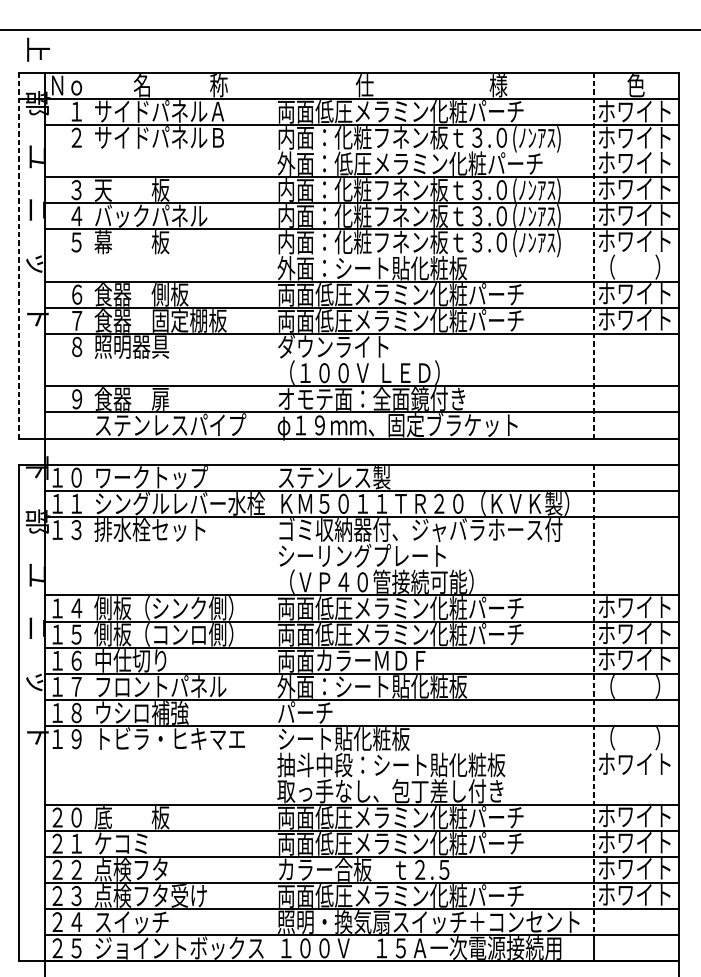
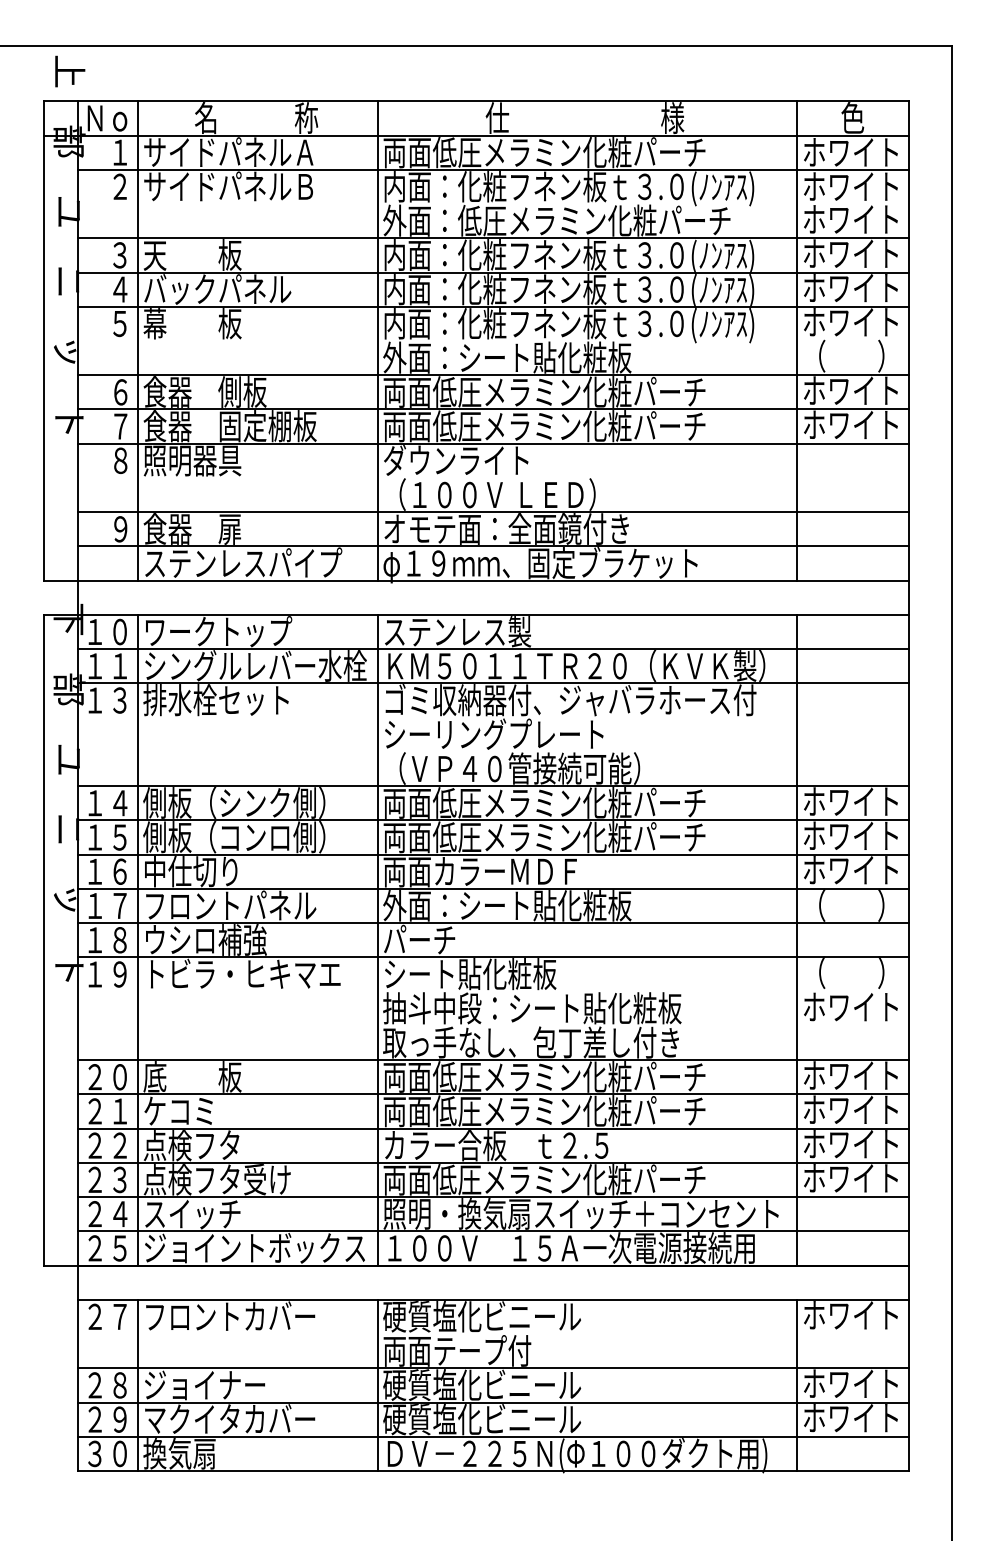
line: (18, 255) -> (44, 341), dashed -> solid
line: (90, 255) -> (138, 340), added
line: (273, 255) -> (377, 340), added
line: (593, 255) -> (797, 341), dashed -> solid
line: (593, 700) -> (797, 923), dashed -> solid
line: (90, 712) -> (138, 939), added
line: (273, 712) -> (377, 939), added

